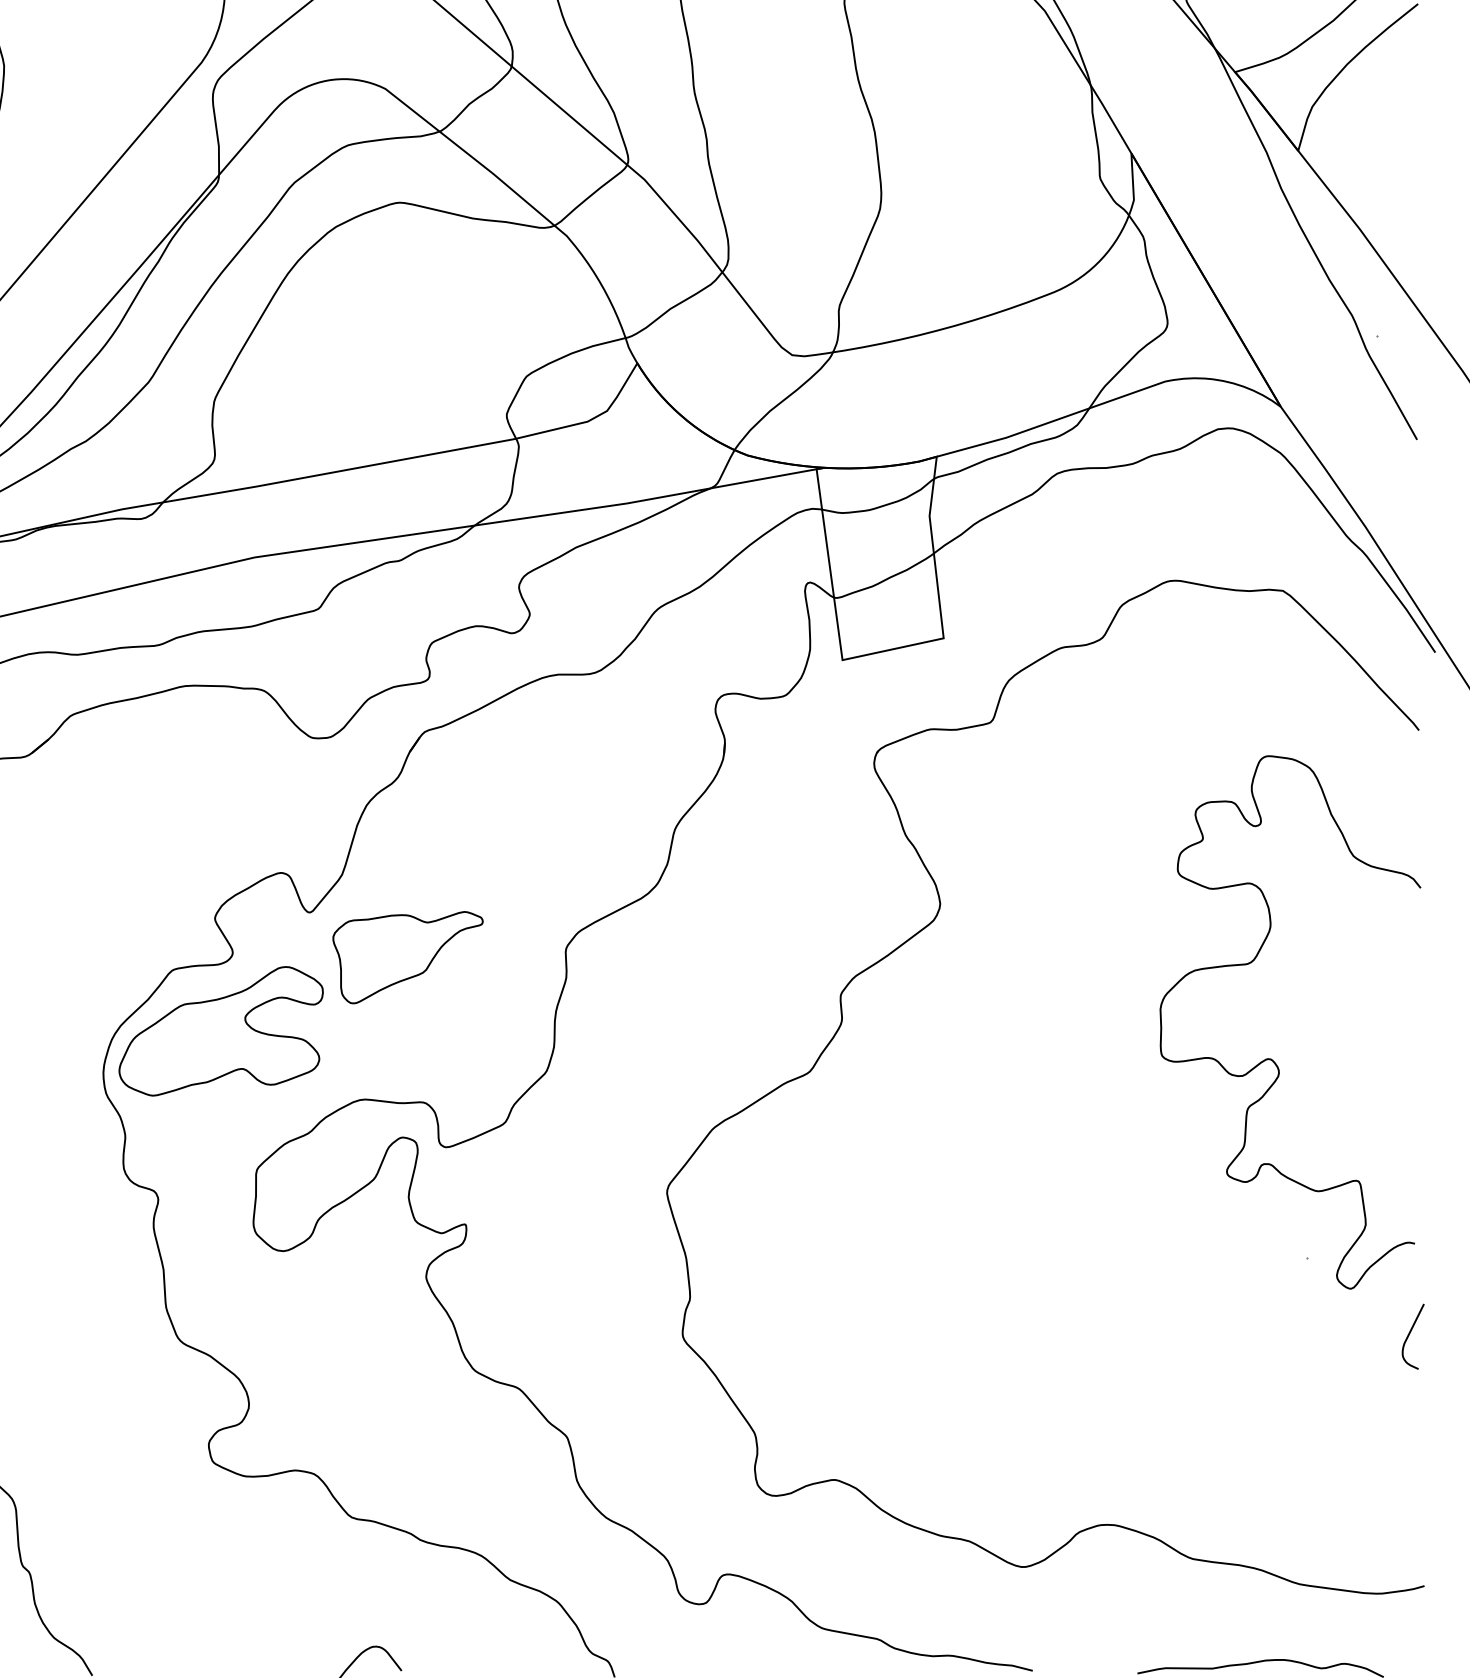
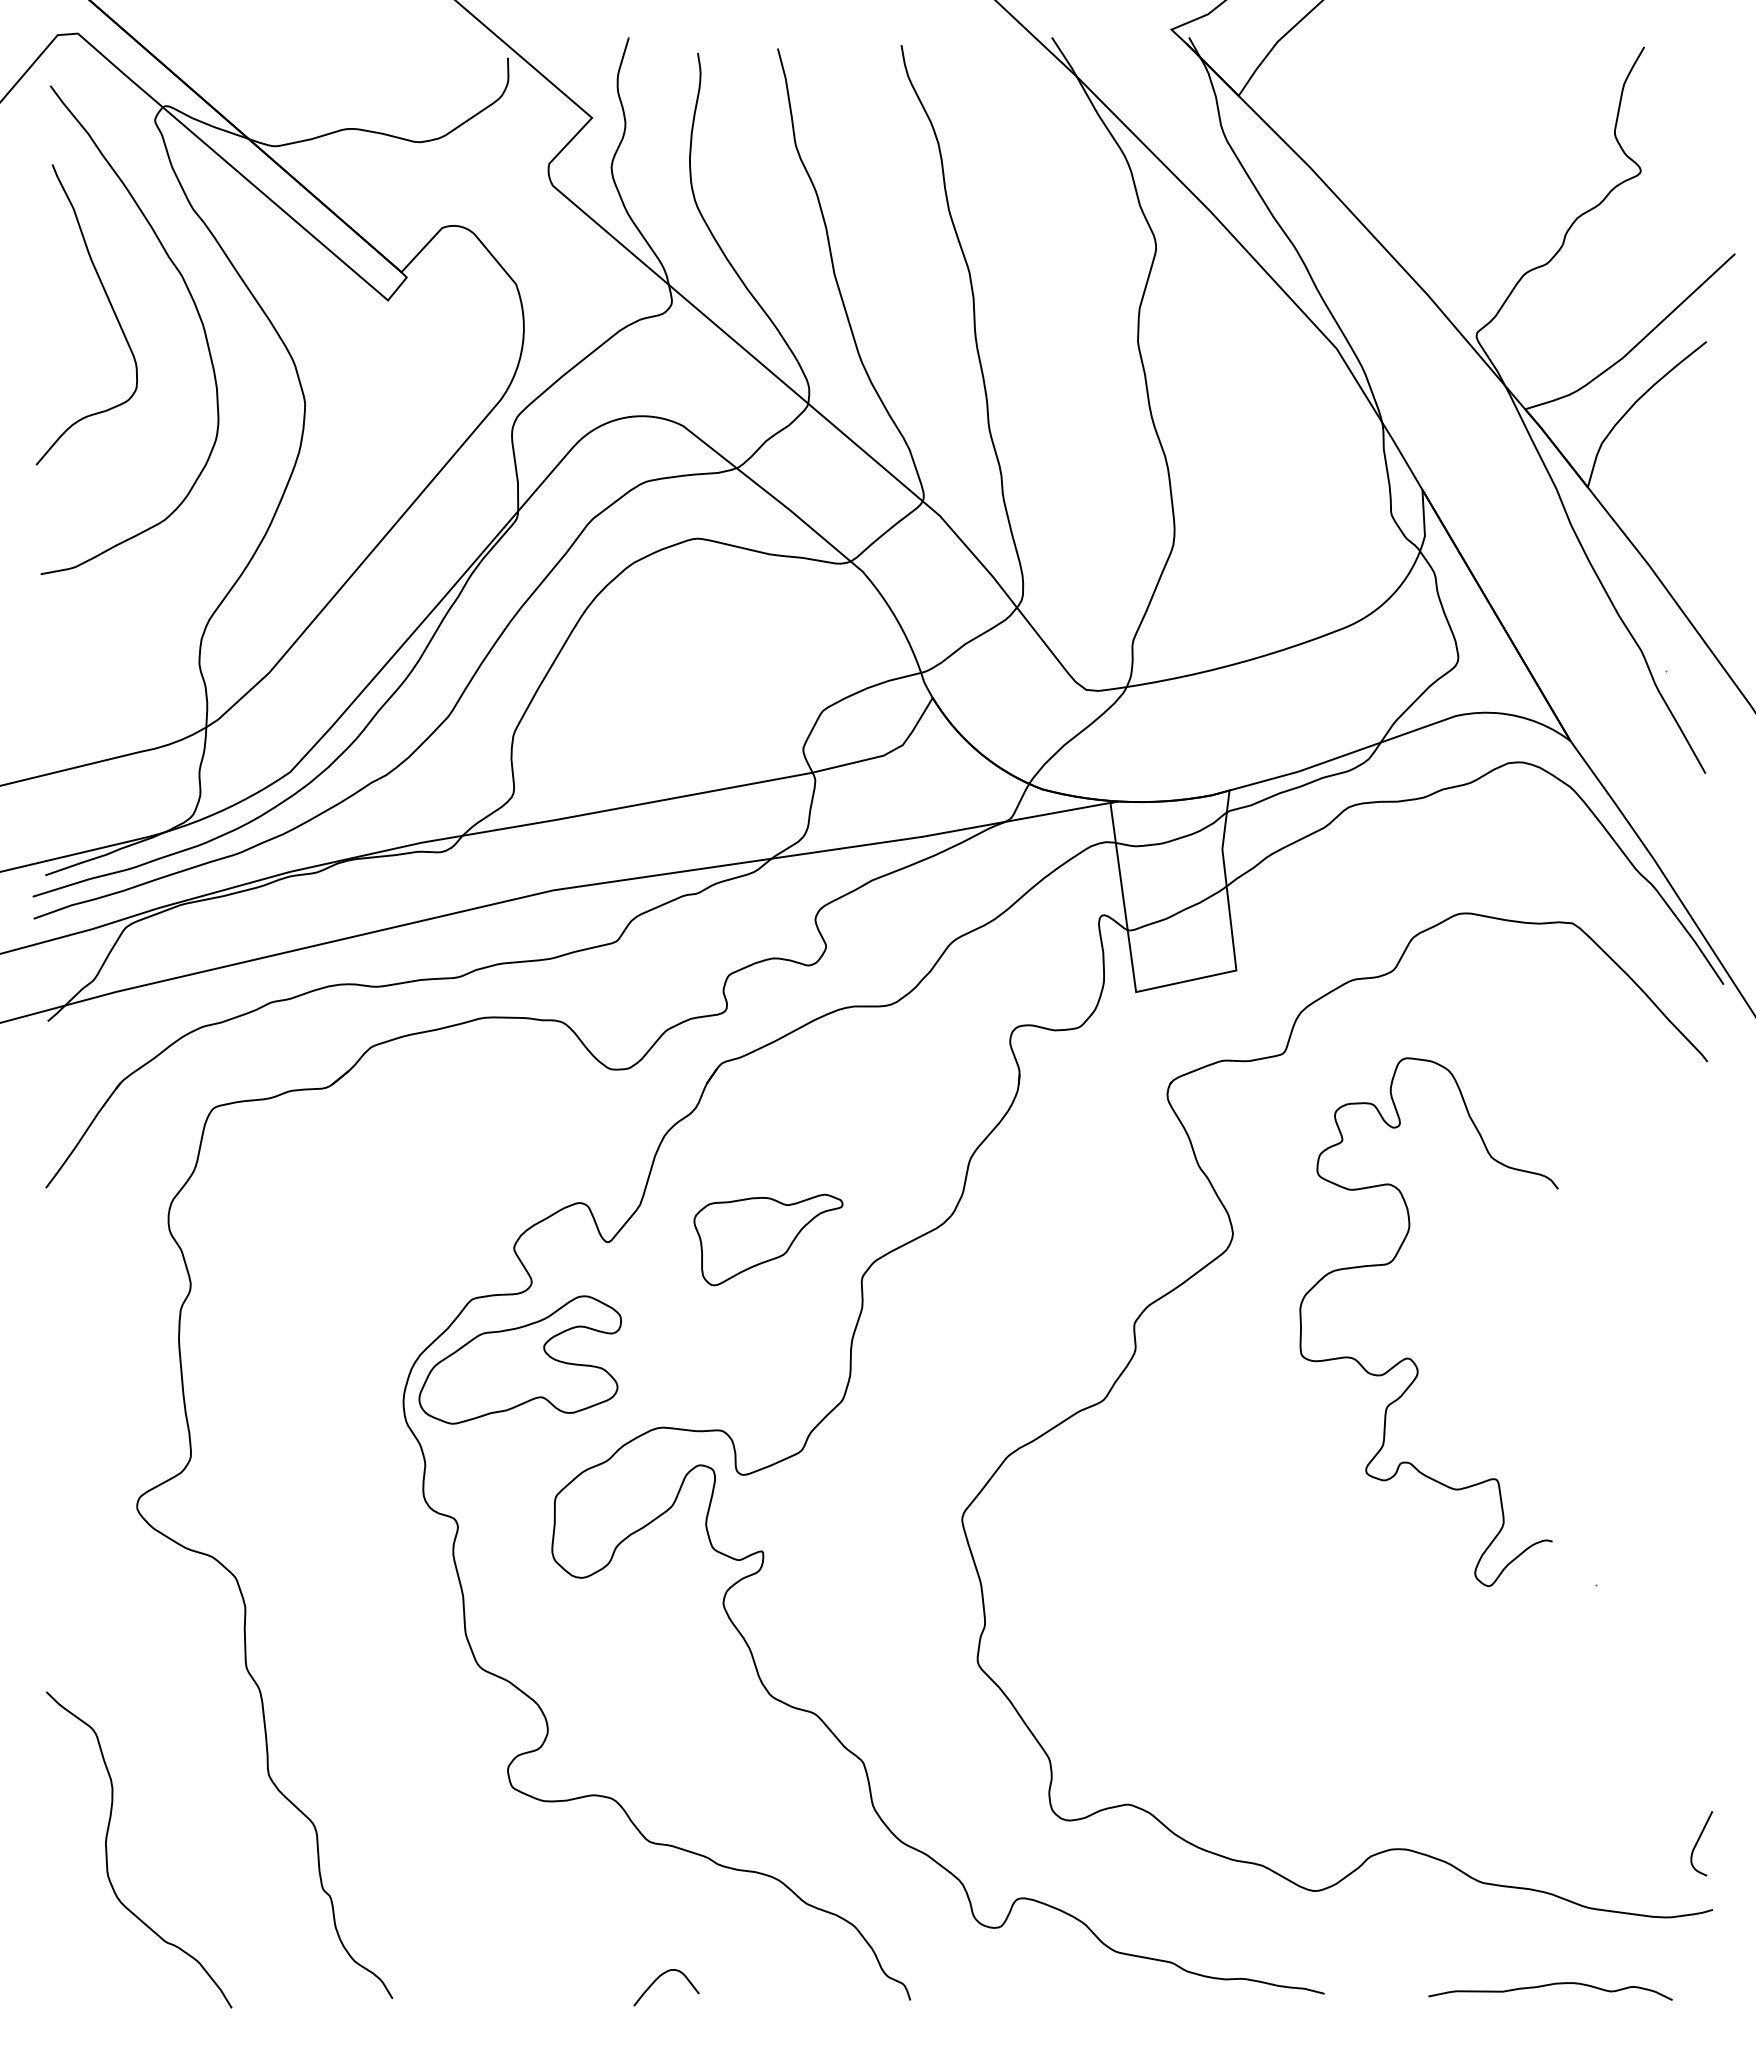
part: (408, 957) -> (768, 1239), moved
curve: (1270, 1058) -> (1409, 1357), moved
curve: (1409, 1335) -> (1698, 1842), moved

